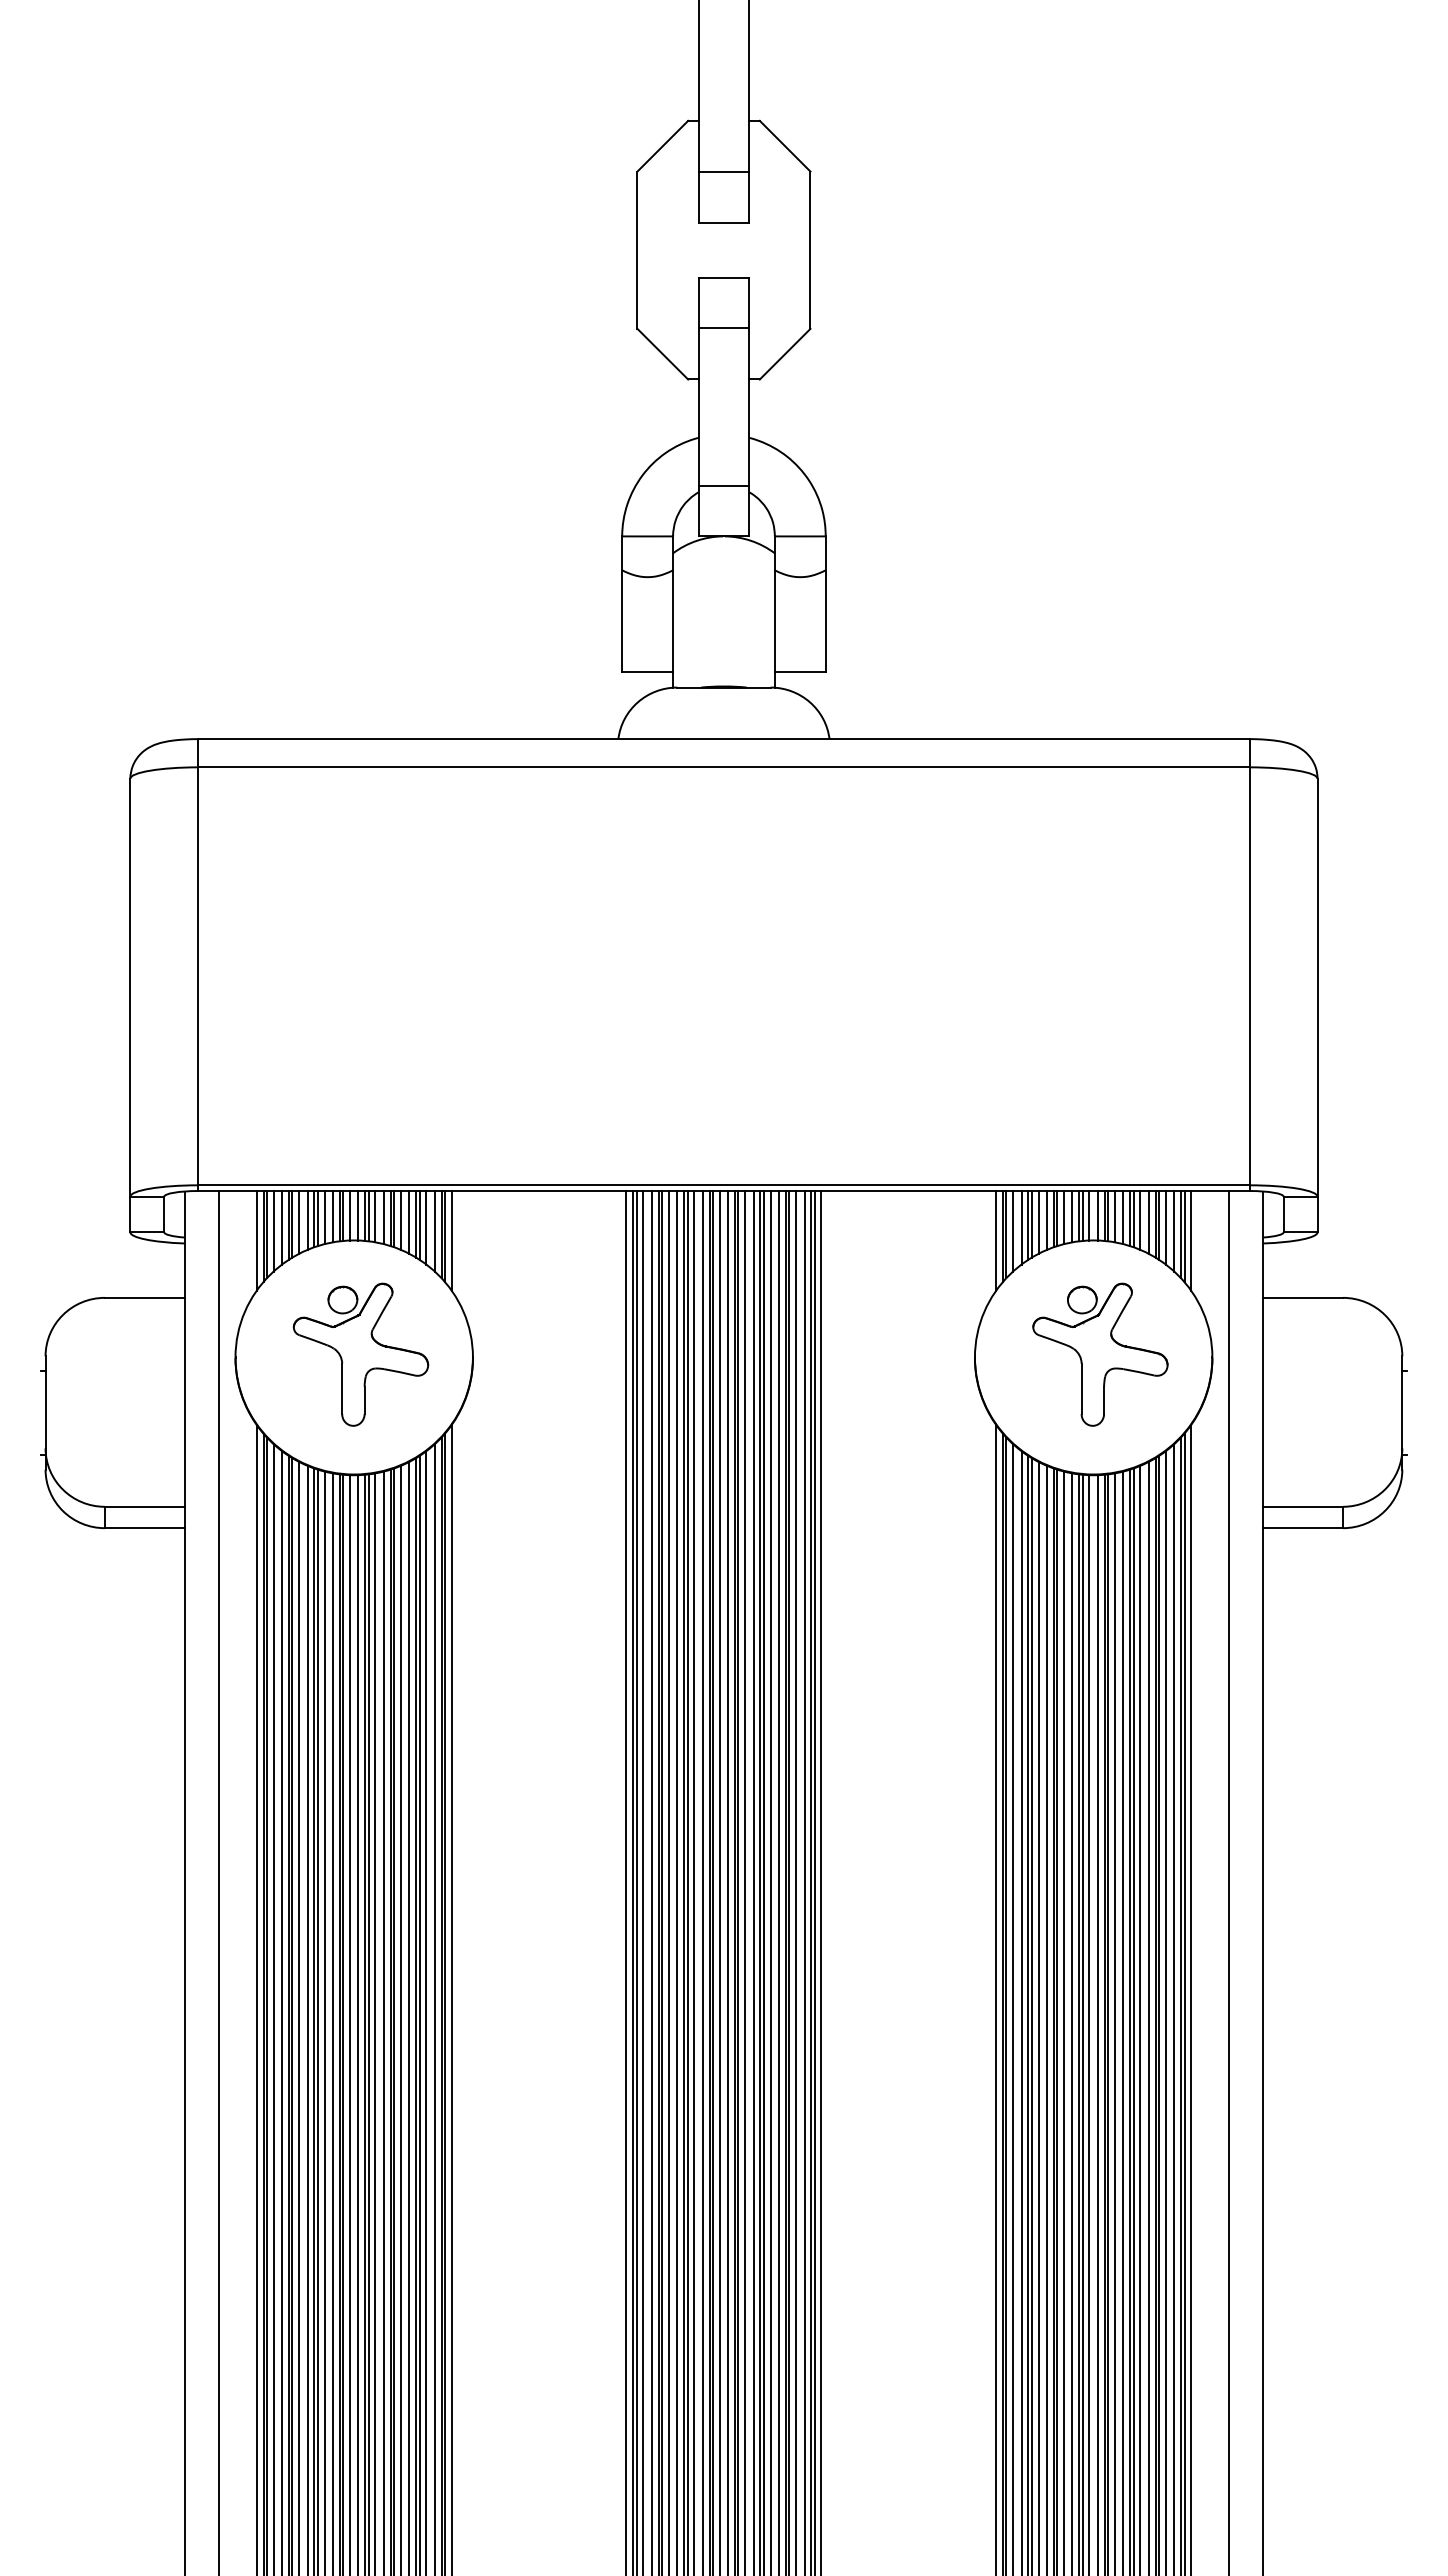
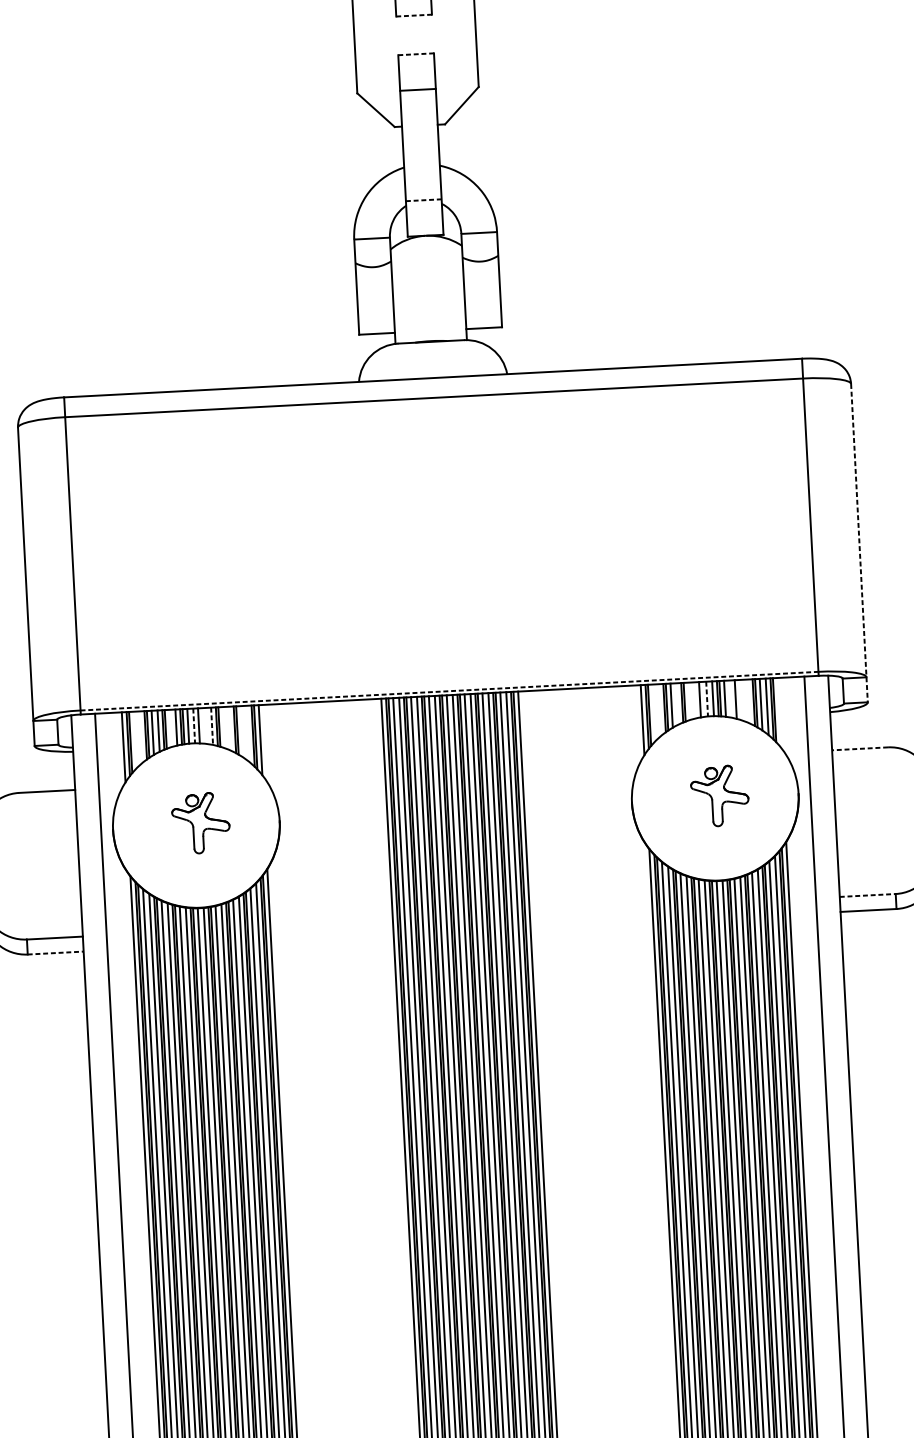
line: (724, 222) -> (414, 15), solid -> dashed
line: (724, 277) -> (416, 54), solid -> dashed
line: (724, 485) -> (424, 200), solid -> dashed
line: (1317, 1005) -> (859, 543), solid -> dashed
line: (723, 1185) -> (449, 691), solid -> dashed
line: (358, 1215) -> (194, 725), solid -> dashed
line: (1082, 1215) -> (702, 699), removed
line: (1089, 1215) -> (707, 698), solid -> dashed
line: (368, 1216) -> (201, 726), removed
line: (375, 1216) -> (206, 725), removed
line: (1072, 1216) -> (695, 700), removed
line: (324, 1217) -> (170, 728), removed
line: (383, 1217) -> (211, 726), solid -> dashed
line: (1063, 1217) -> (688, 701), removed
line: (1123, 1217) -> (731, 699), removed
line: (1133, 1219) -> (738, 700), removed
line: (400, 1220) -> (223, 727), removed
line: (1047, 1220) -> (677, 703), removed
line: (1140, 1220) -> (743, 700), removed
line: (409, 1222) -> (230, 728), removed
line: (1148, 1222) -> (748, 701), removed
line: (282, 1227) -> (141, 737), removed
line: (426, 1227) -> (242, 731), removed
line: (1021, 1227) -> (659, 709), removed
line: (273, 1231) -> (135, 740), removed
line: (434, 1231) -> (248, 734), removed
line: (1013, 1231) -> (654, 712), removed
line: (1191, 1240) -> (779, 712), removed
line: (1303, 1297) -> (860, 748), solid -> dashed
part: (360, 1354) -> (200, 823), size x0.6
part: (1100, 1354) -> (719, 796), size x0.6
line: (1303, 1506) -> (868, 895), solid -> dashed
line: (144, 1528) -> (55, 953), solid -> dashed

